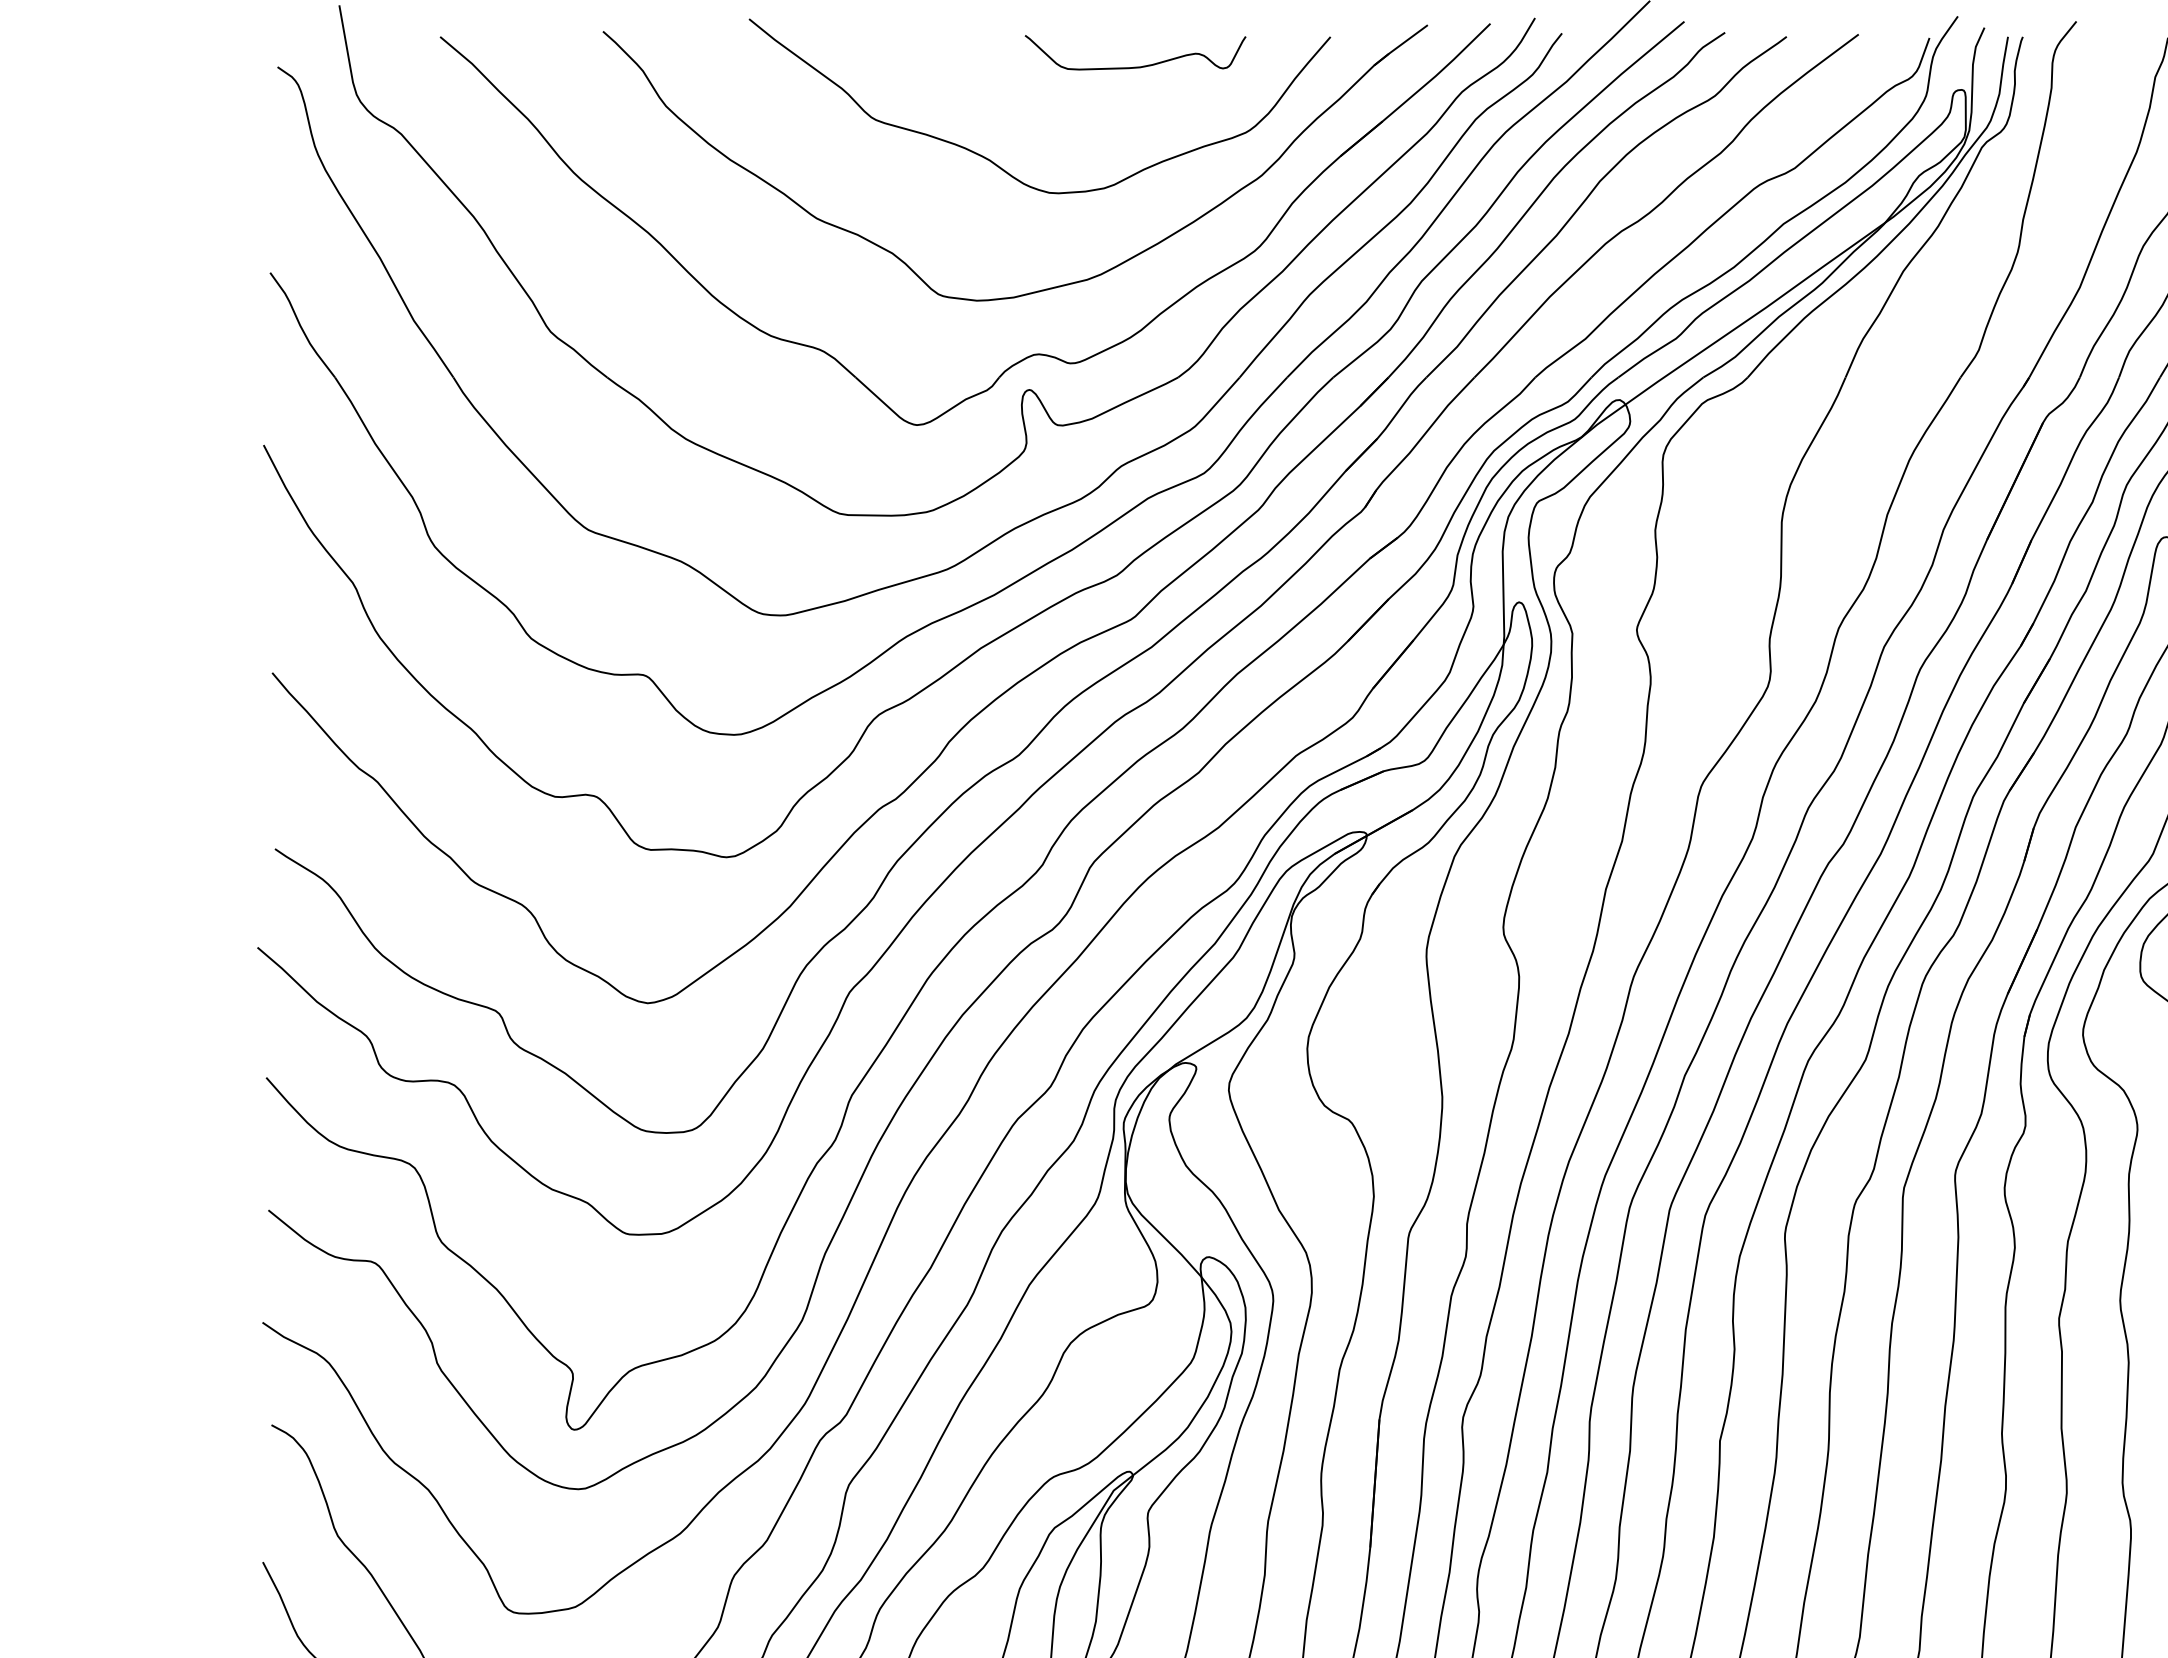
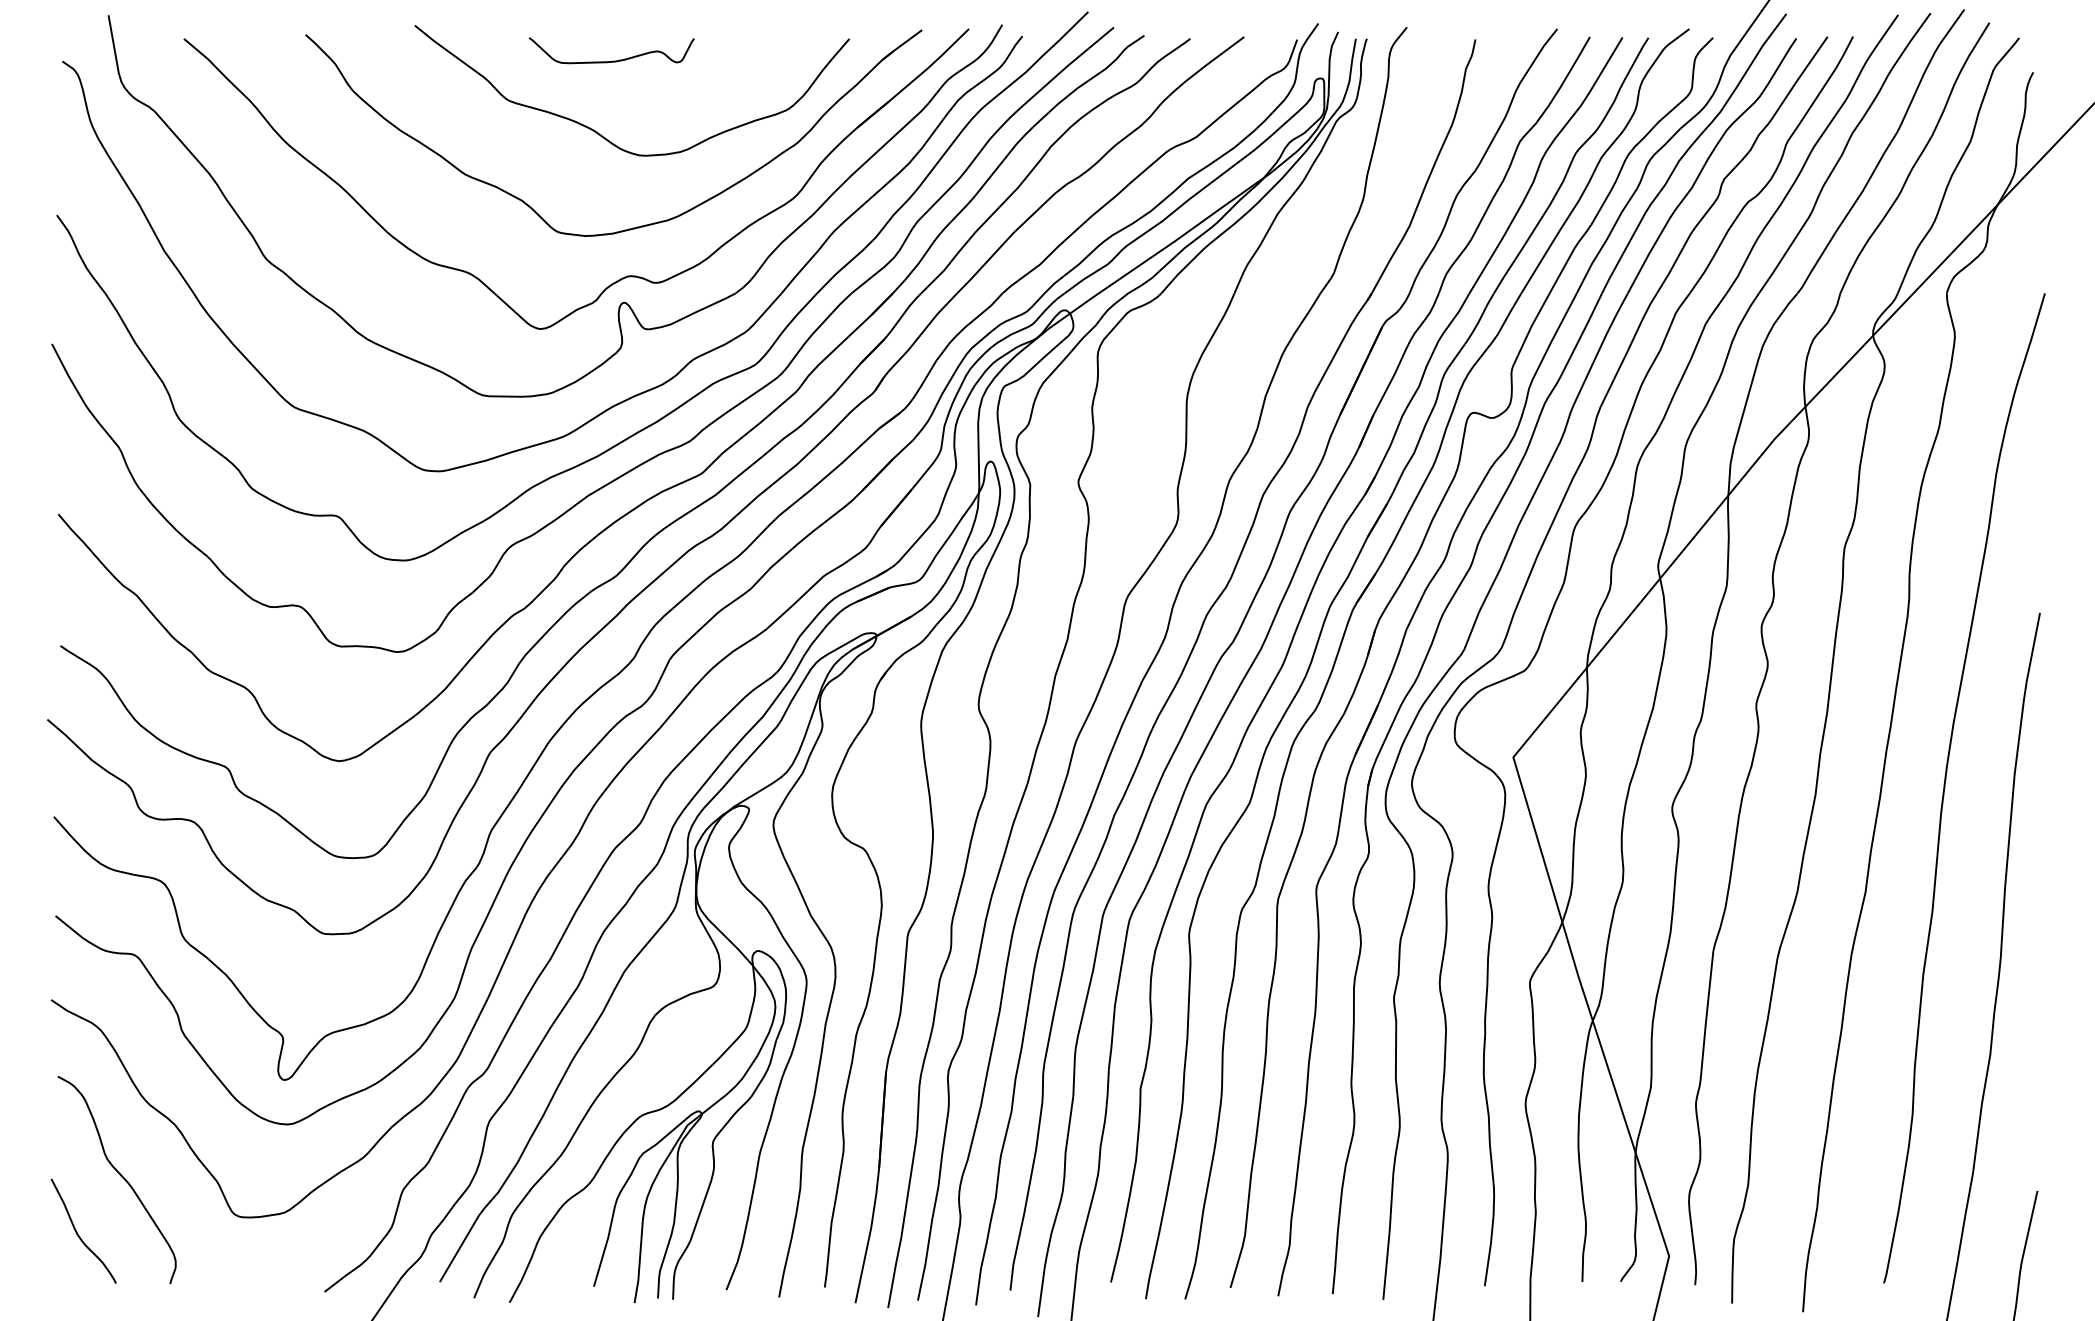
curve: (1136, 65) -> (612, 60), moved

